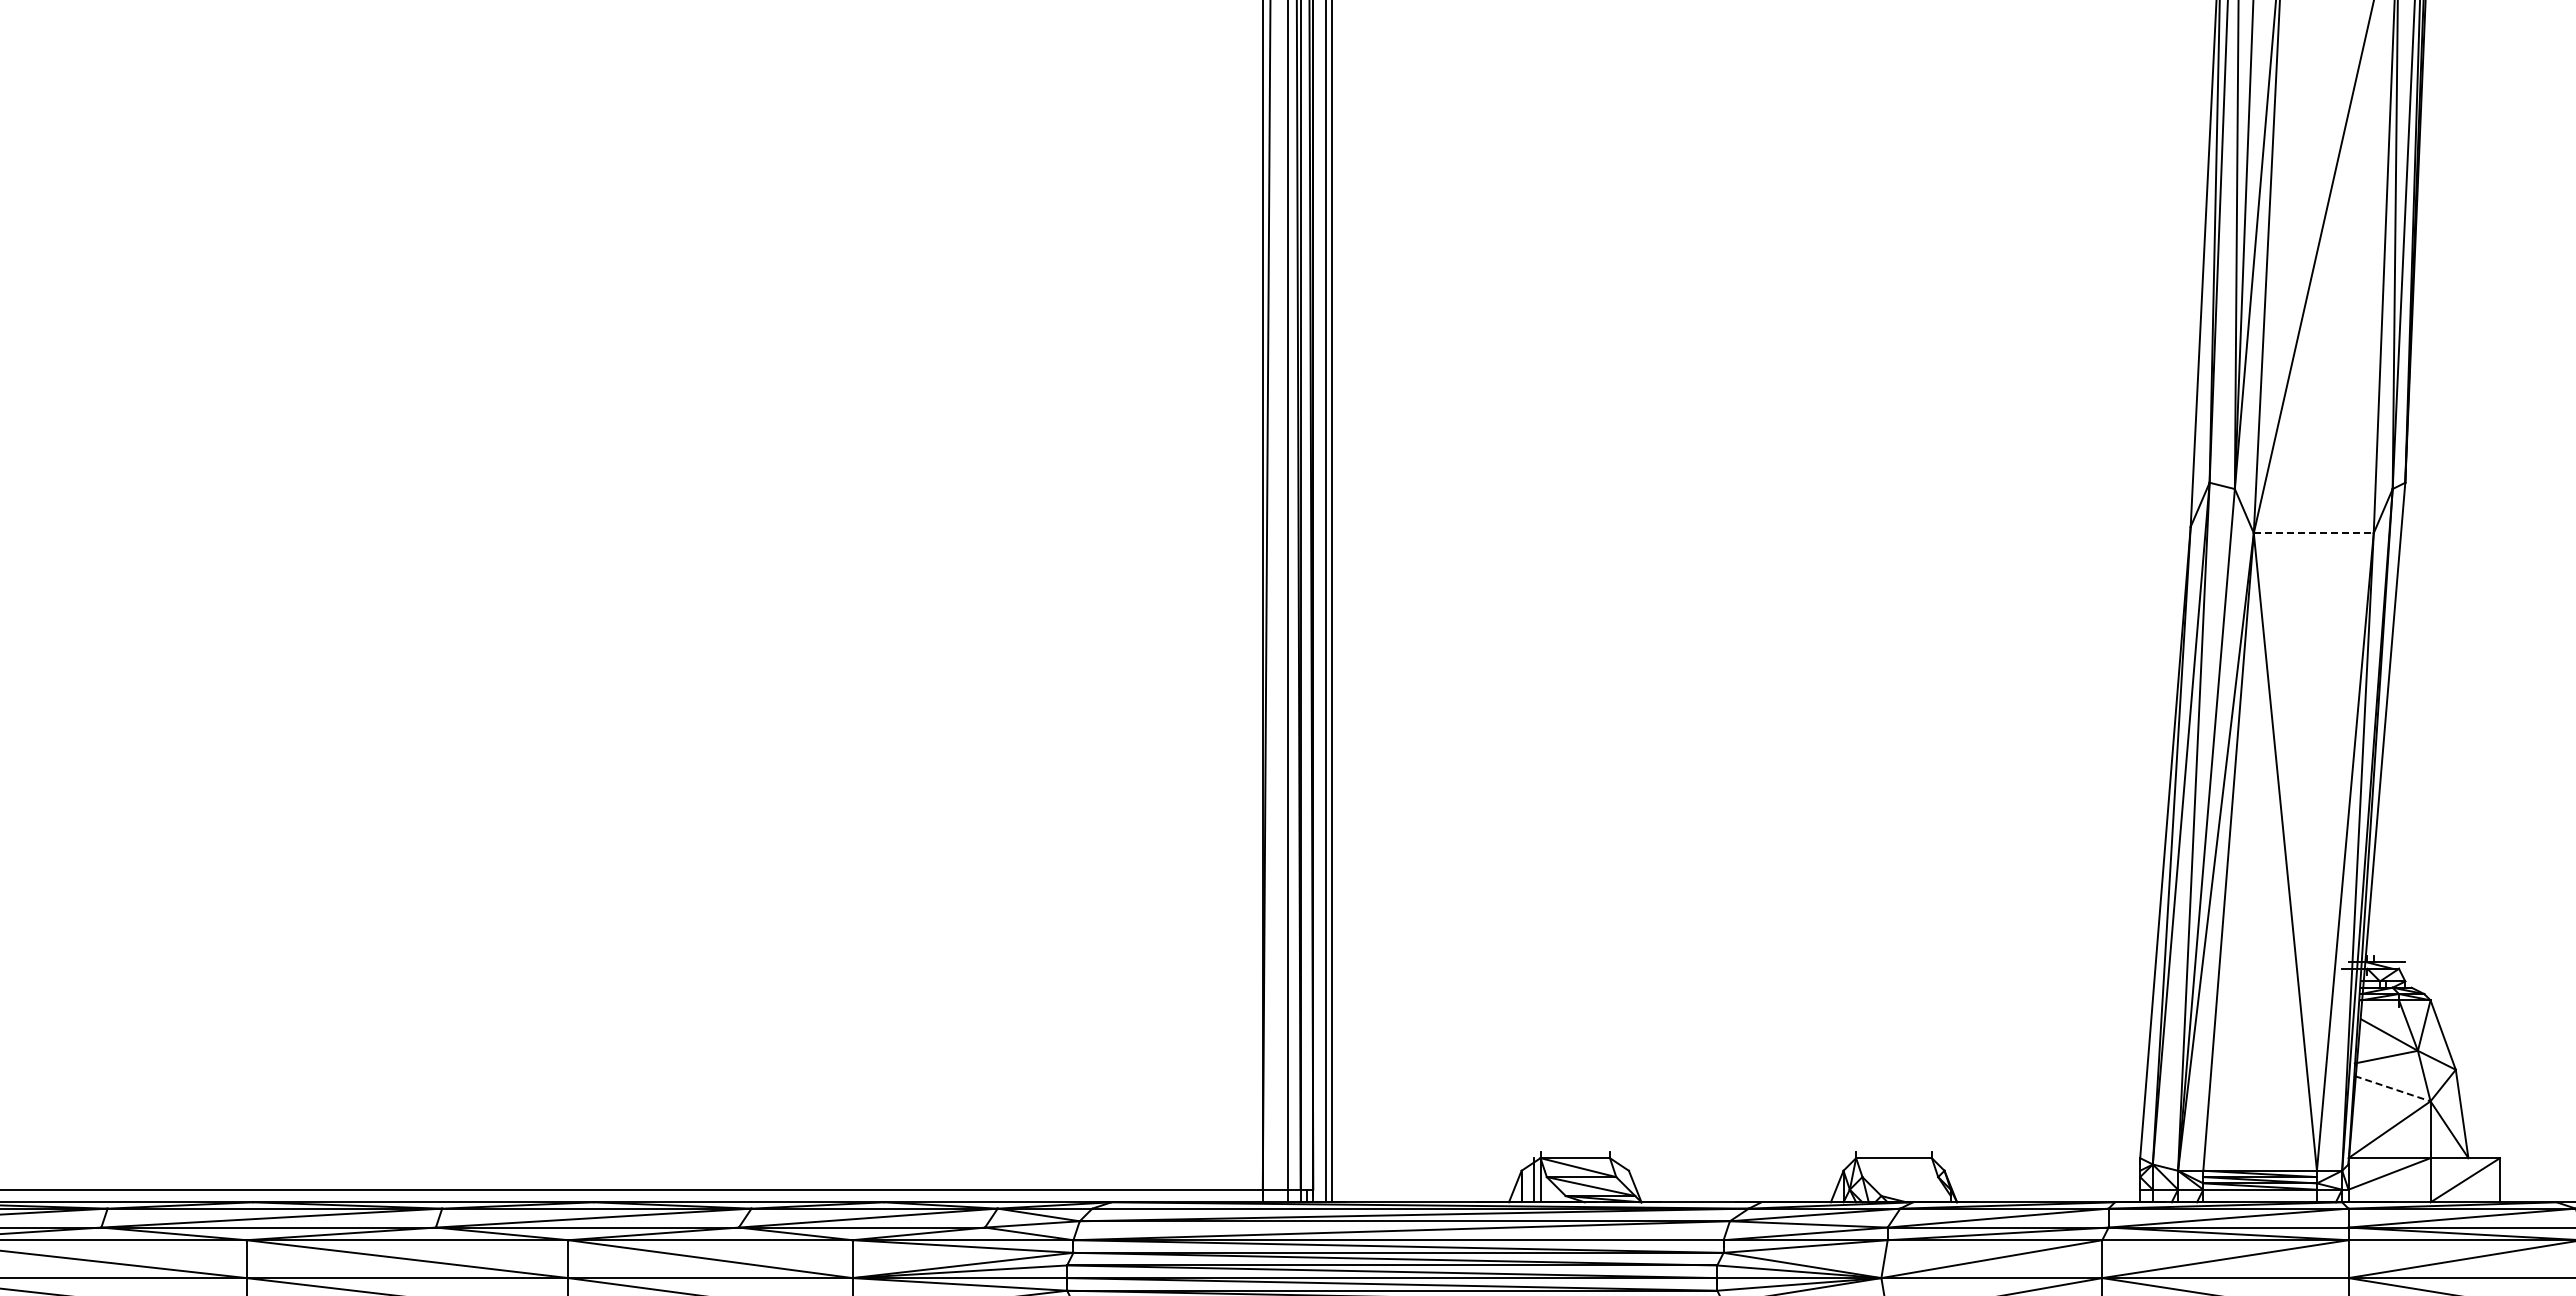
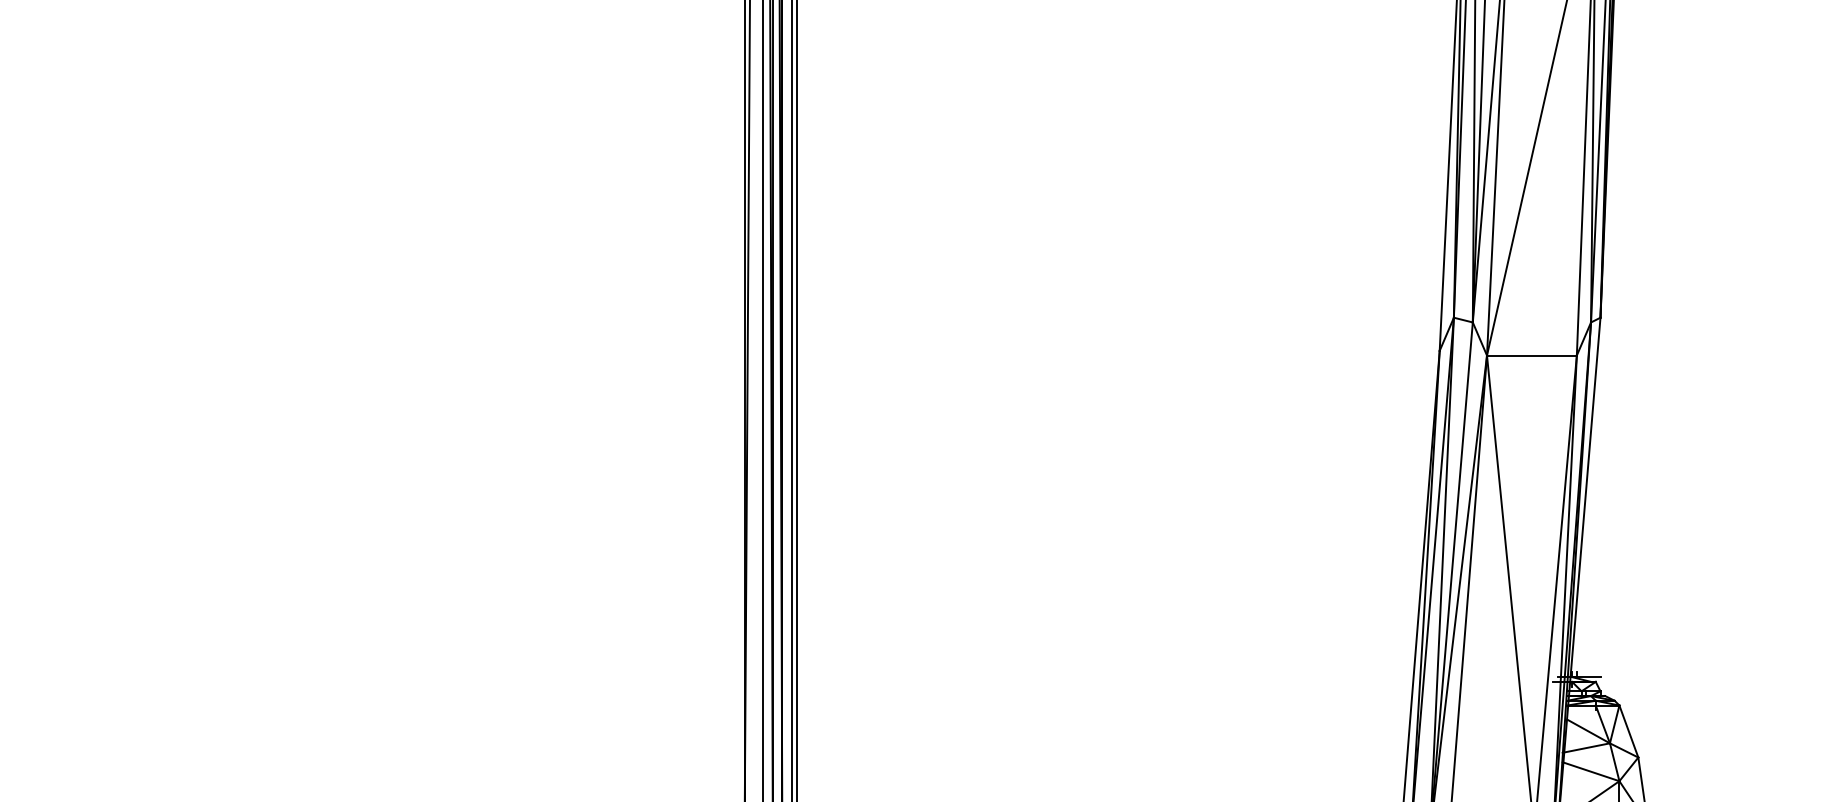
line: (2313, 533) -> (1531, 355), dashed -> solid
line: (2392, 1088) -> (1590, 771), dashed -> solid

